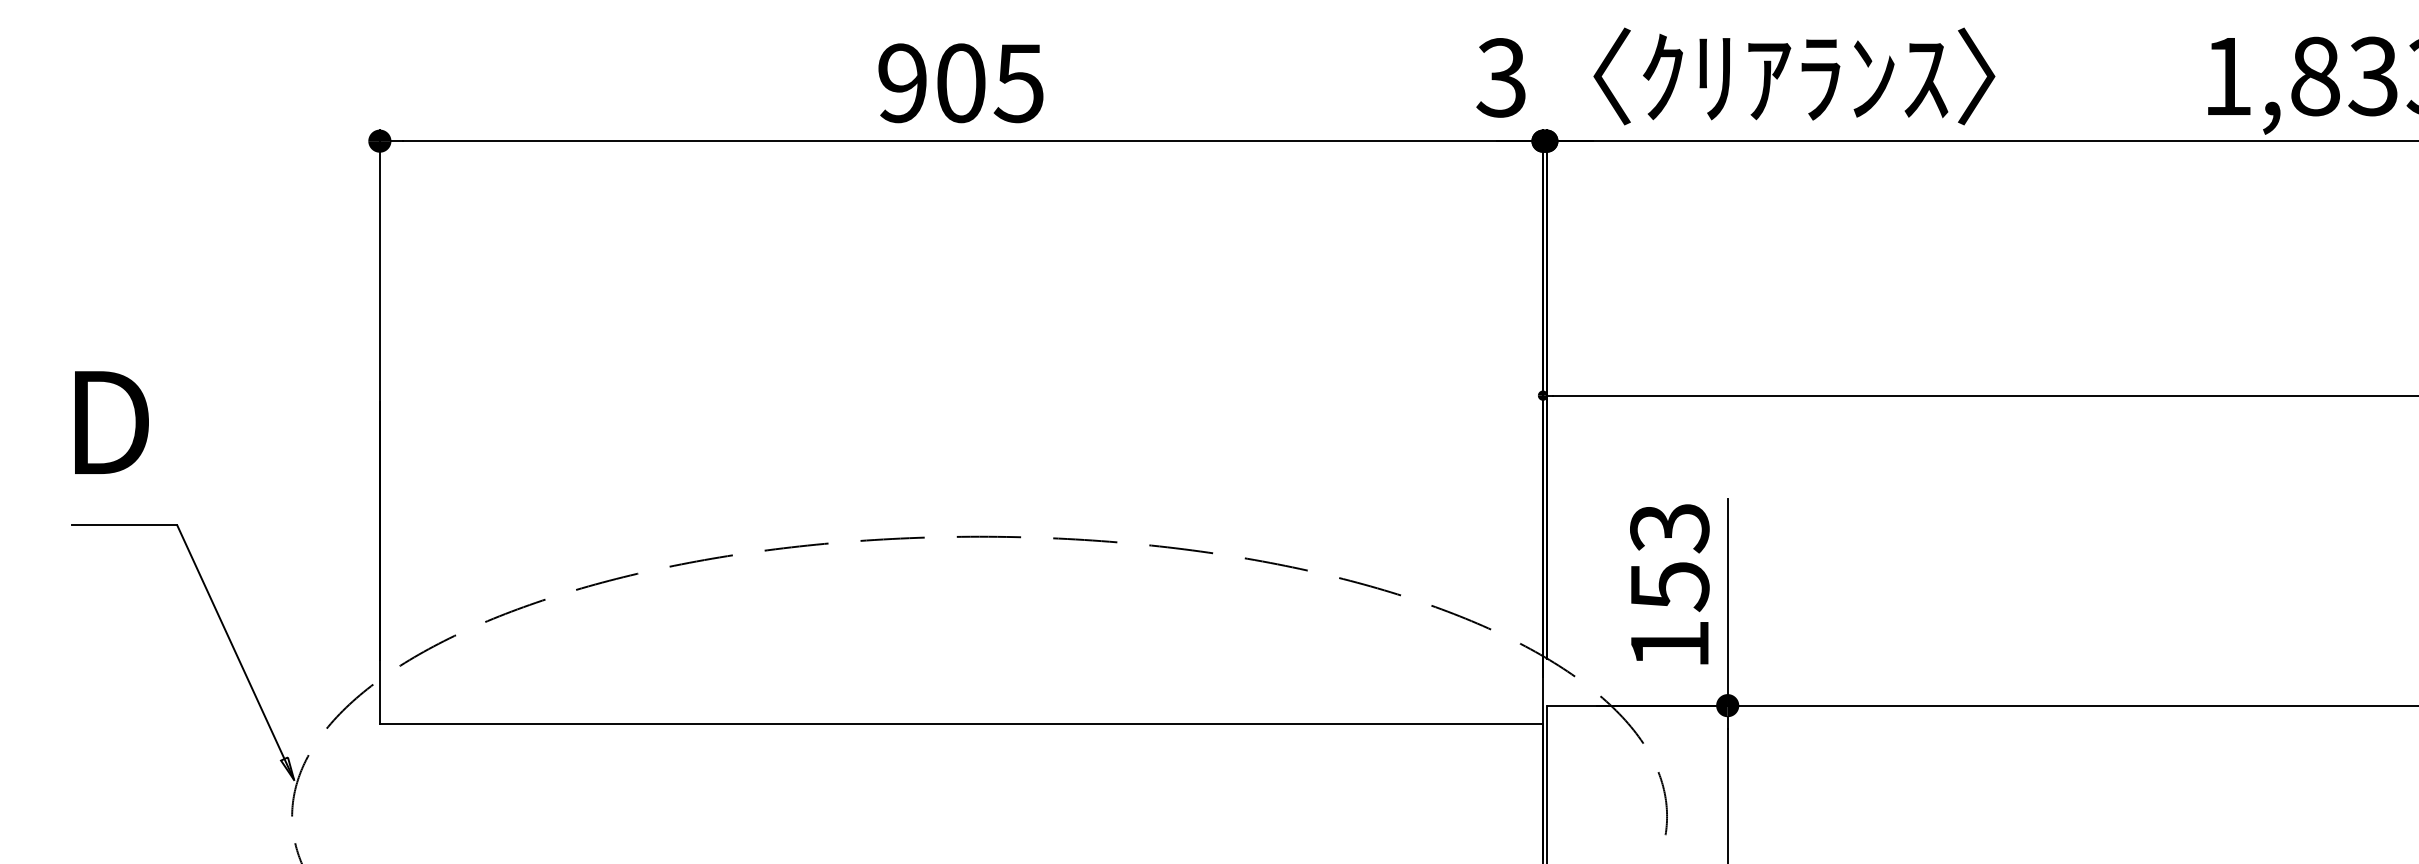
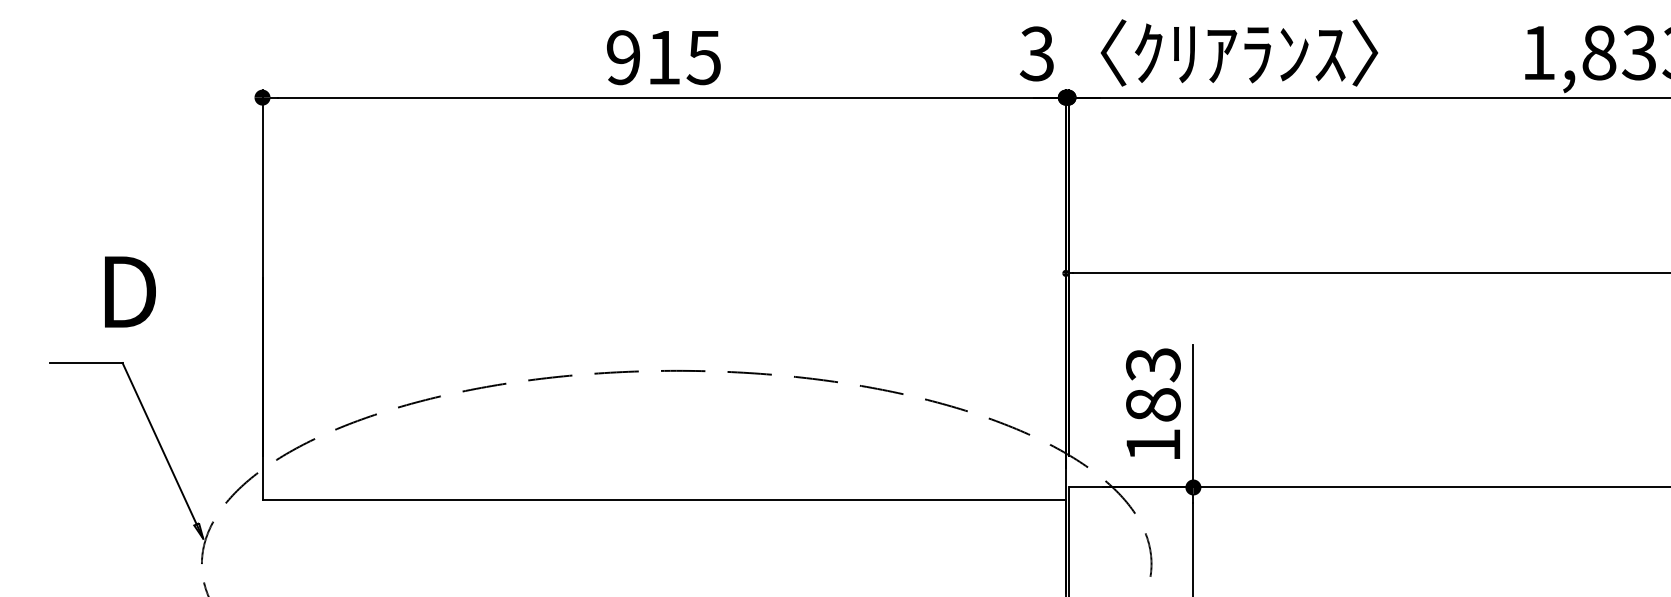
text: (960, 83) -> (663, 57), 905 -> 915
text: (111, 421) -> (130, 291), moved
text: (1669, 586) -> (1153, 405), 153 -> 183

